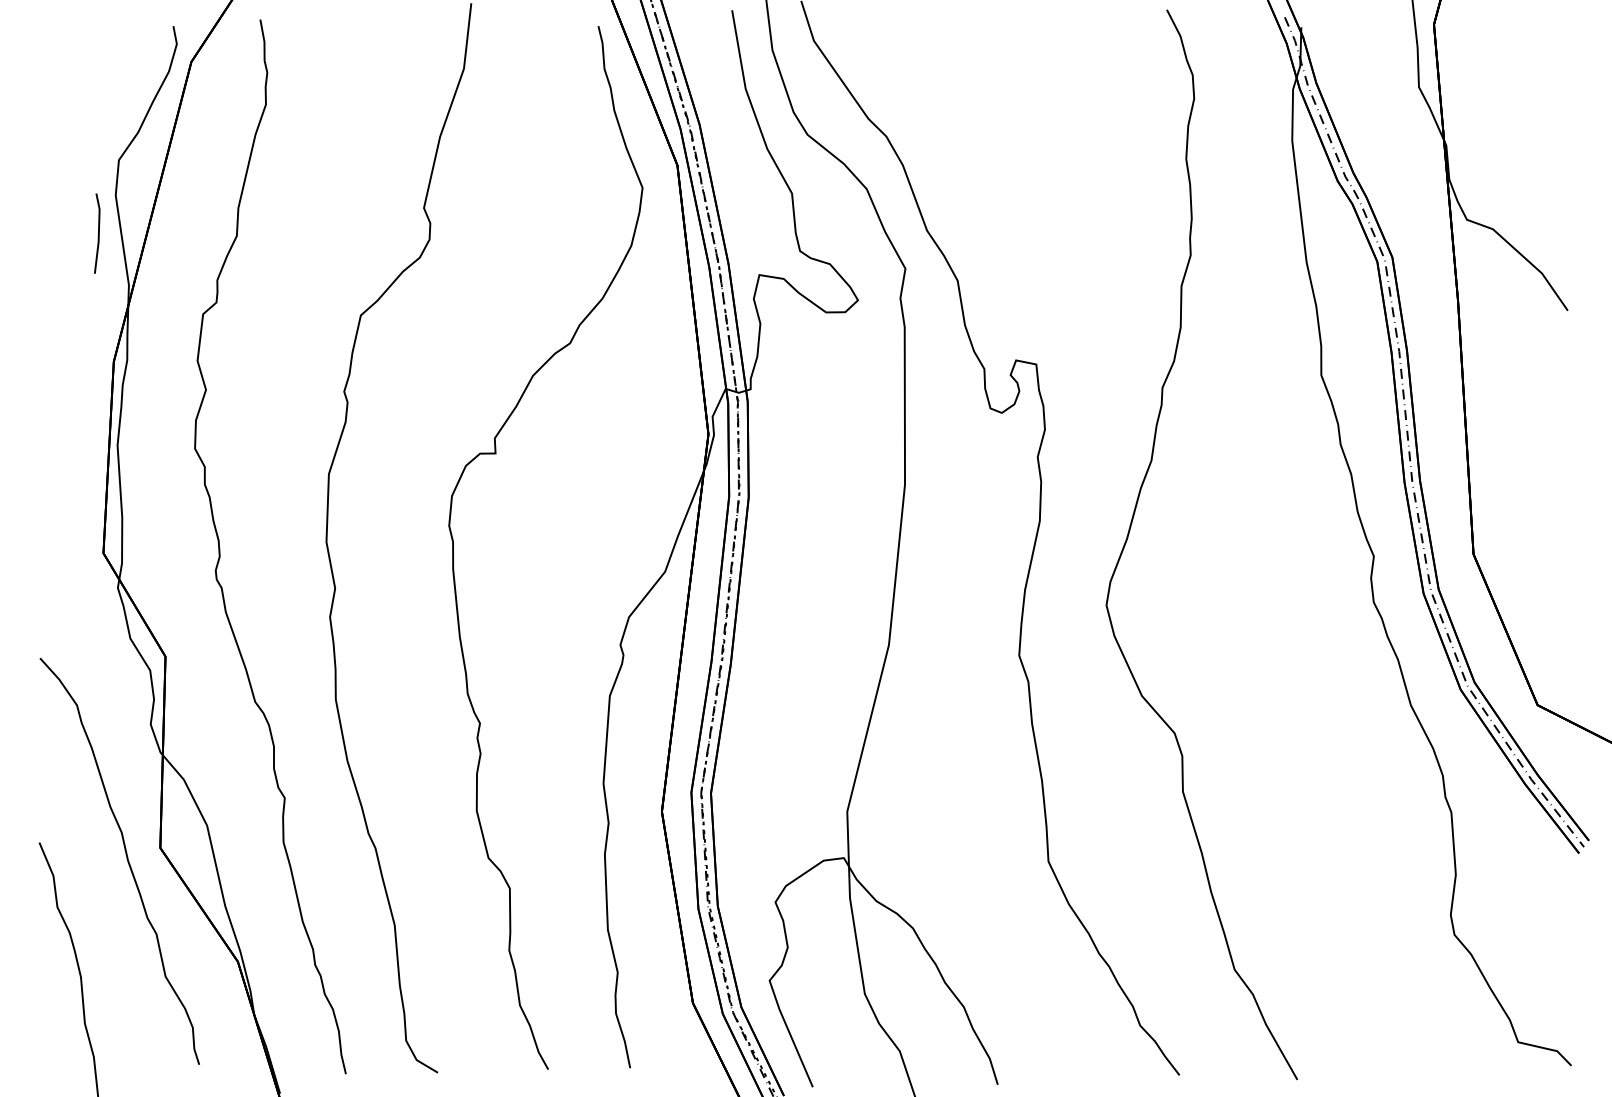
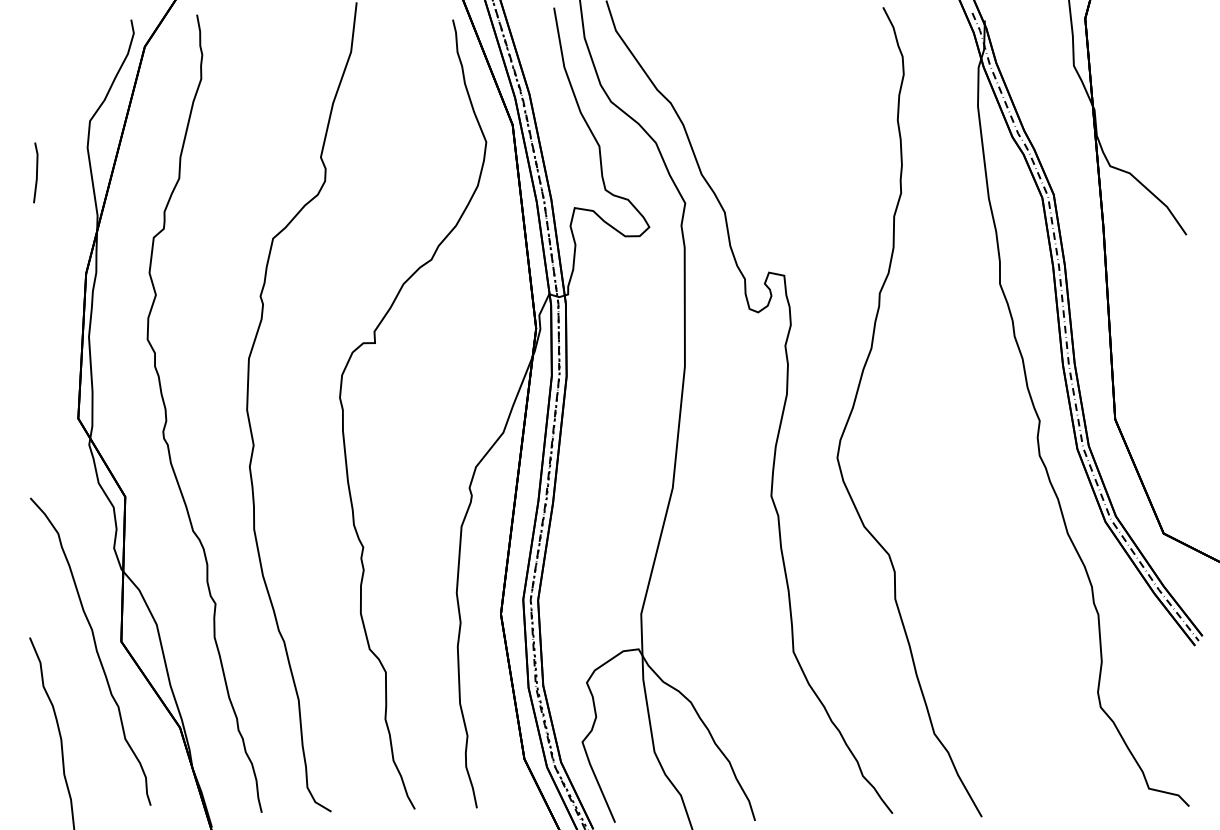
line: (98, 233) -> (36, 172), moved

